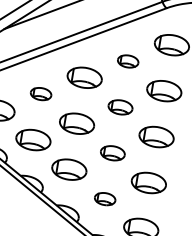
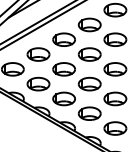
part: (128, 60) -> (89, 24), size x1.67
part: (41, 94) -> (38, 54), size x1.67
part: (120, 107) -> (89, 54), size x1.43
part: (112, 152) -> (89, 83), size x1.43
part: (104, 198) -> (89, 113), size x1.67

